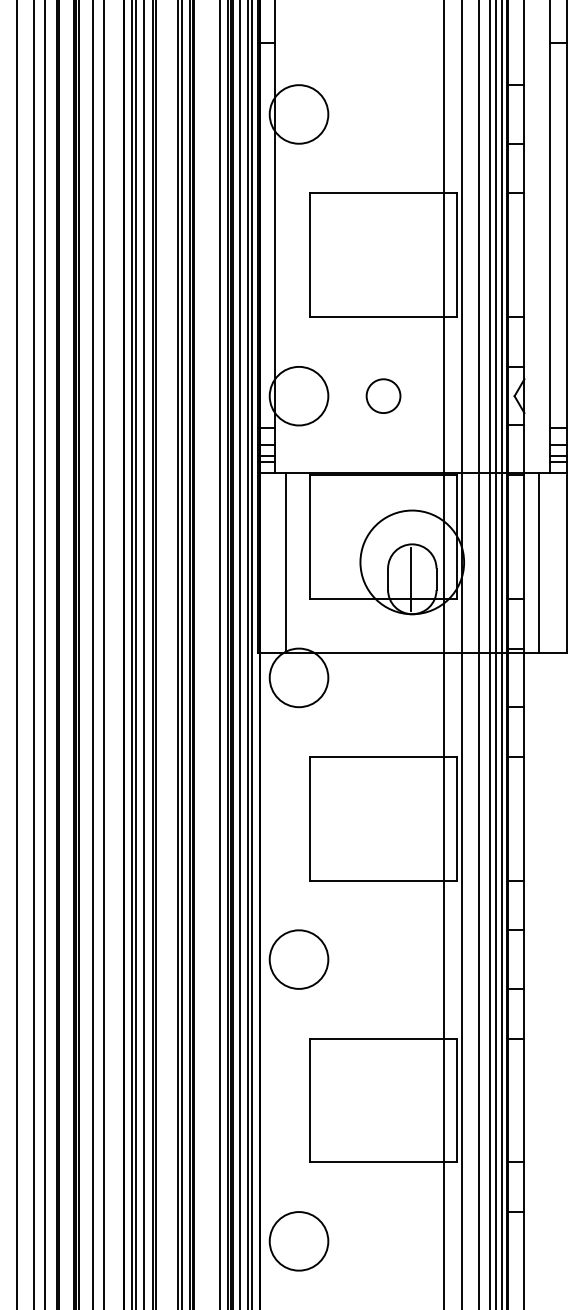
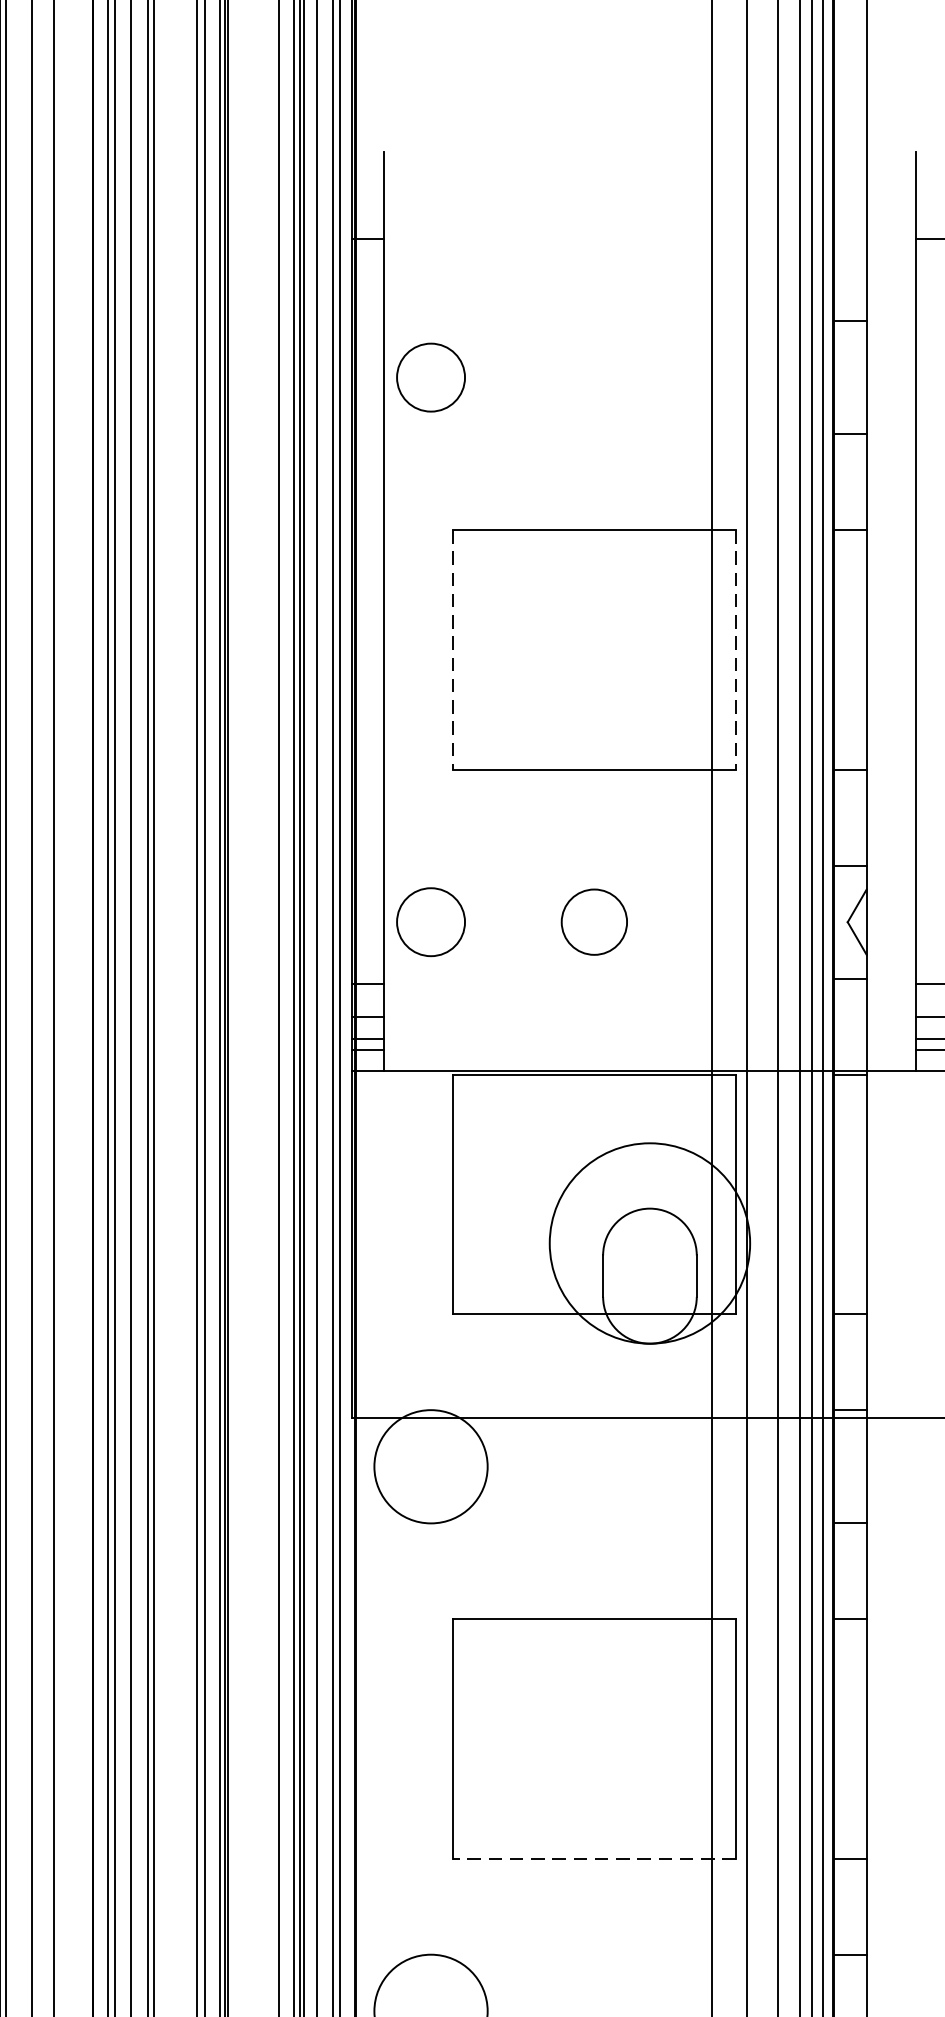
circle: (298, 114) -> (429, 377), size x0.6
line: (310, 255) -> (453, 650), solid -> dashed
line: (456, 255) -> (735, 650), solid -> dashed
circle: (298, 395) -> (429, 920), size x0.6
line: (286, 562) -> (406, 1243), removed
line: (538, 562) -> (893, 1243), removed
line: (411, 579) -> (648, 1276), removed
line: (383, 880) -> (594, 1858), solid -> dashed

